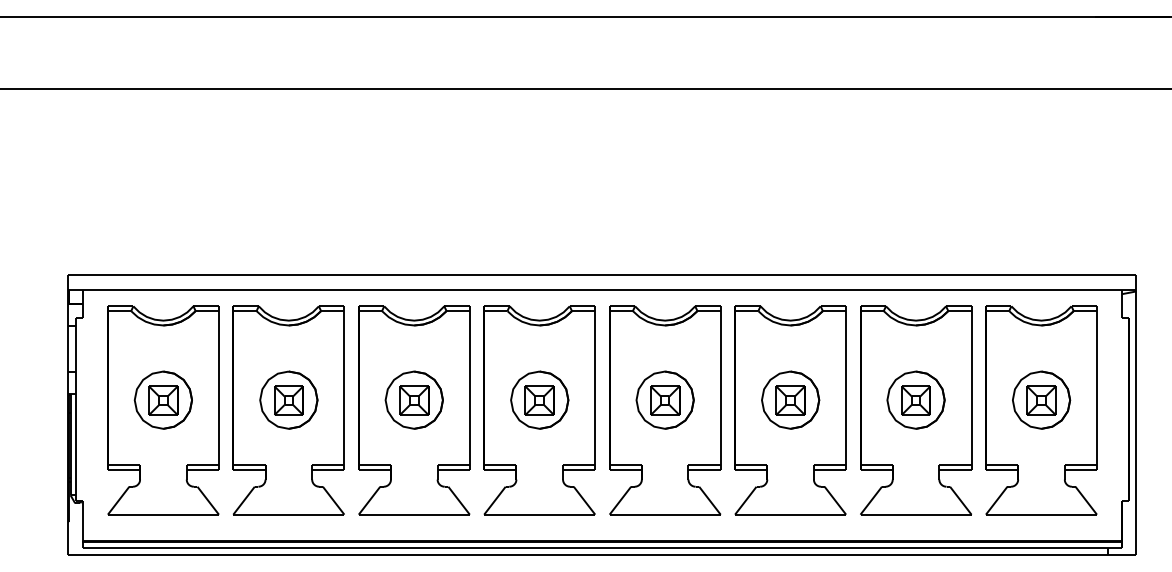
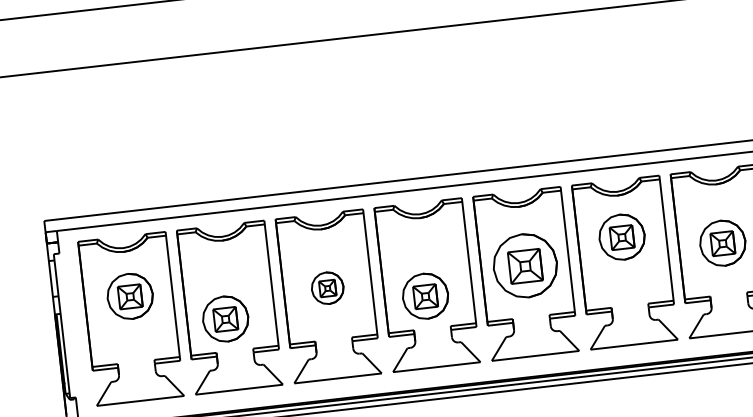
part: (162, 399) -> (129, 295), moved
part: (288, 399) -> (225, 318), moved
part: (413, 399) -> (327, 287), size x0.7
part: (539, 399) -> (425, 295), moved
part: (664, 399) -> (524, 265), size x1.4
part: (790, 399) -> (621, 236), moved

